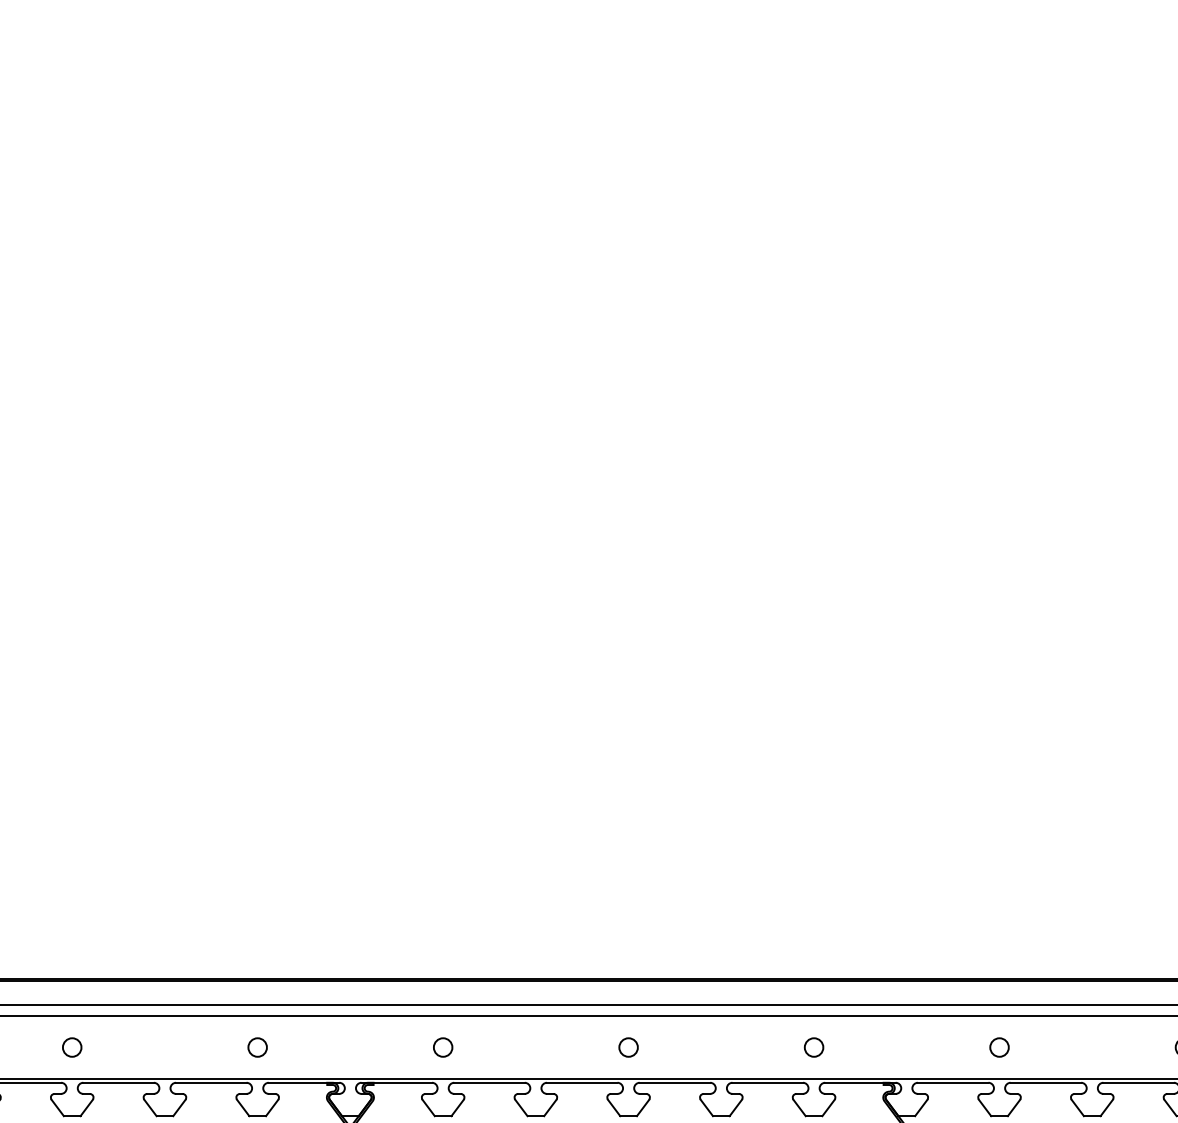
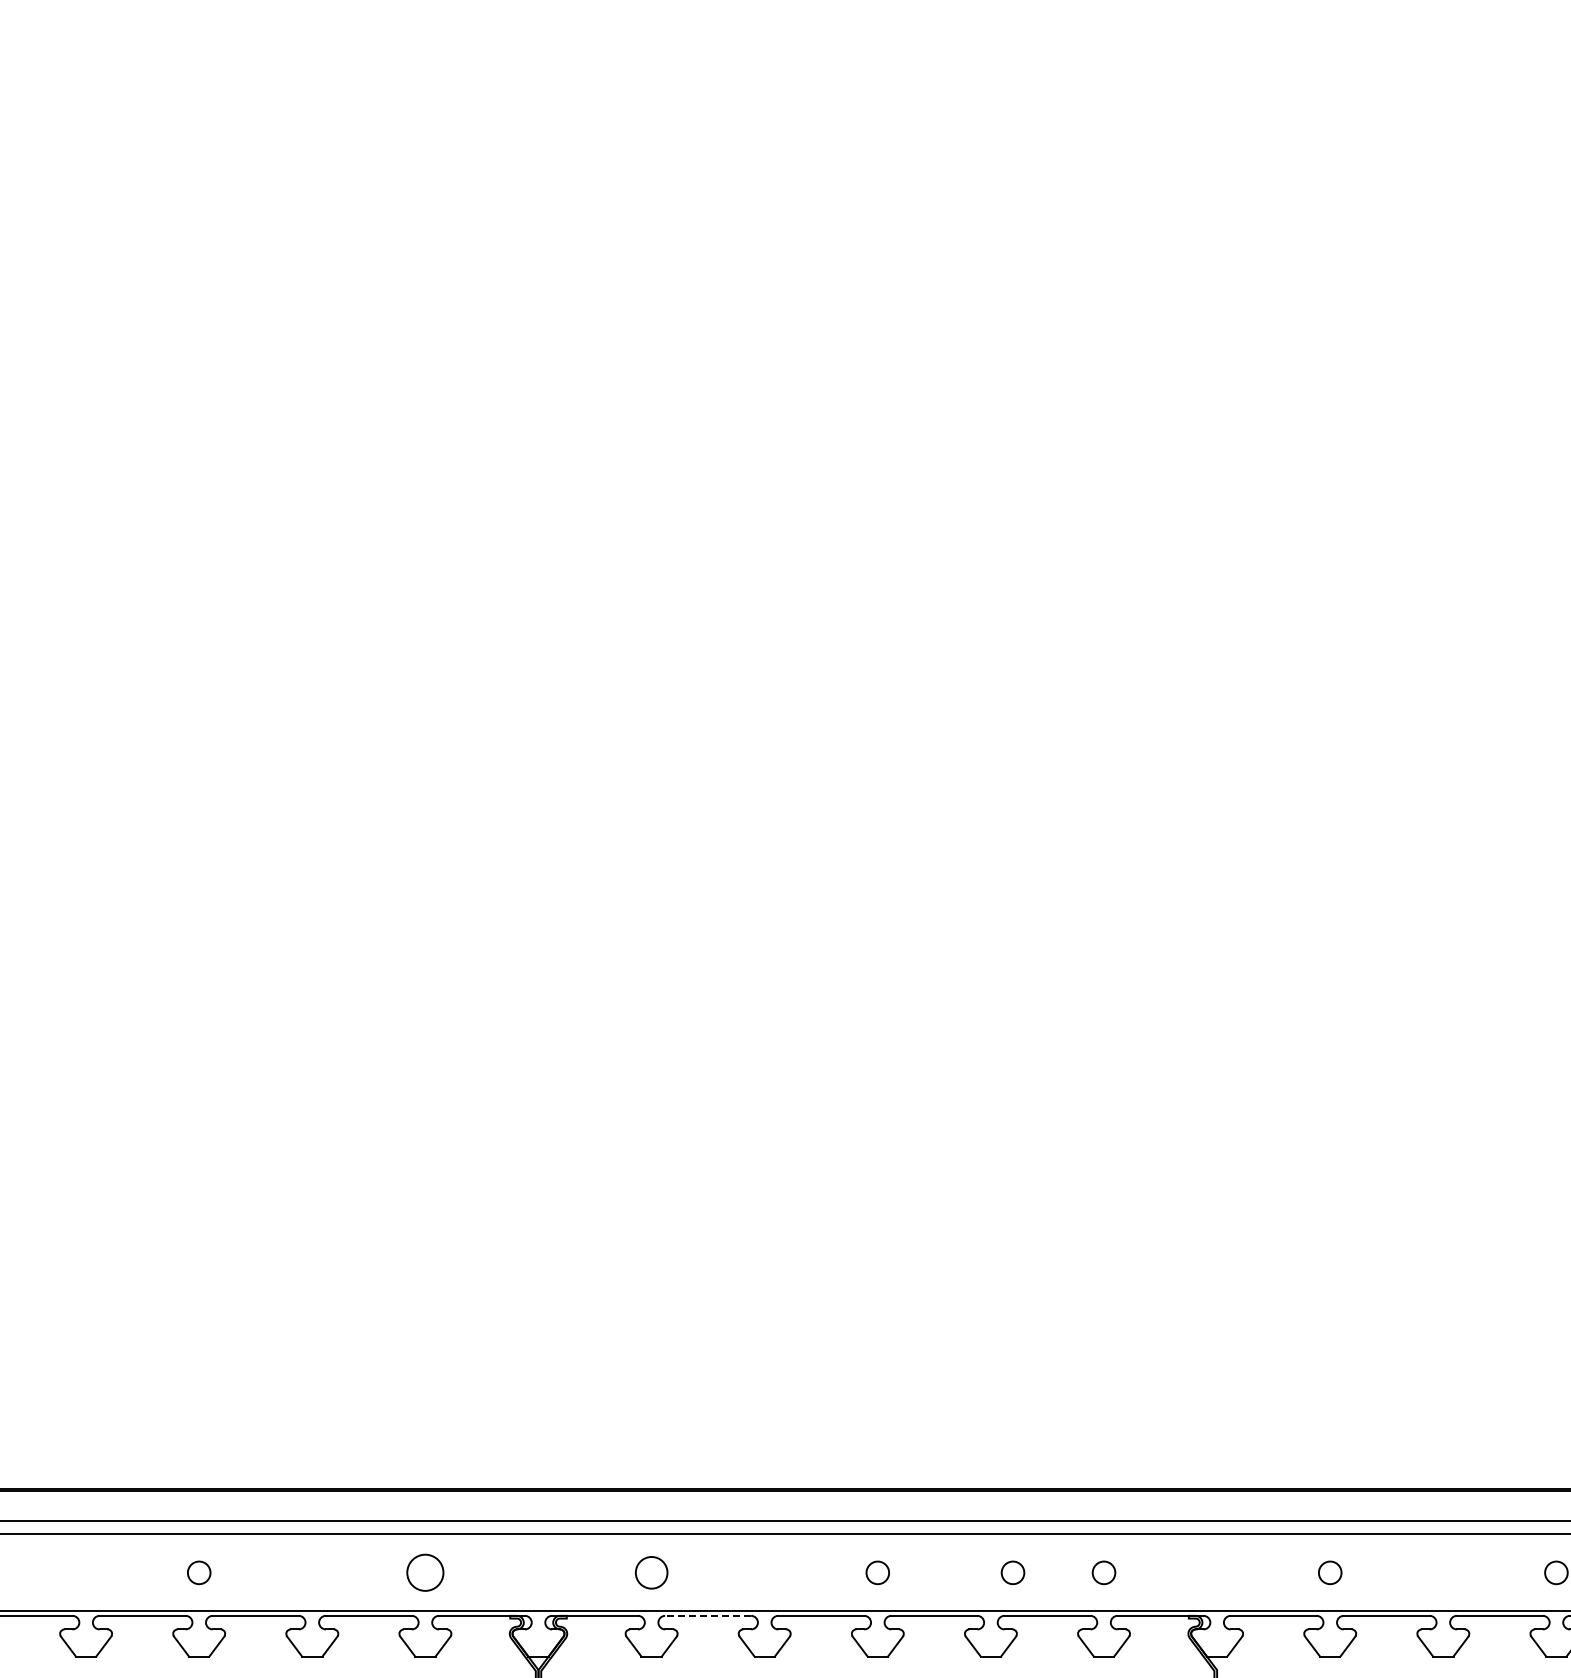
circle: (257, 1047) -> (425, 1572), size x1.6
circle: (443, 1047) -> (651, 1572), size x1.4
circle: (739, 1047) -> (1012, 1572), added
line: (489, 1082) -> (708, 1615), solid -> dashed

